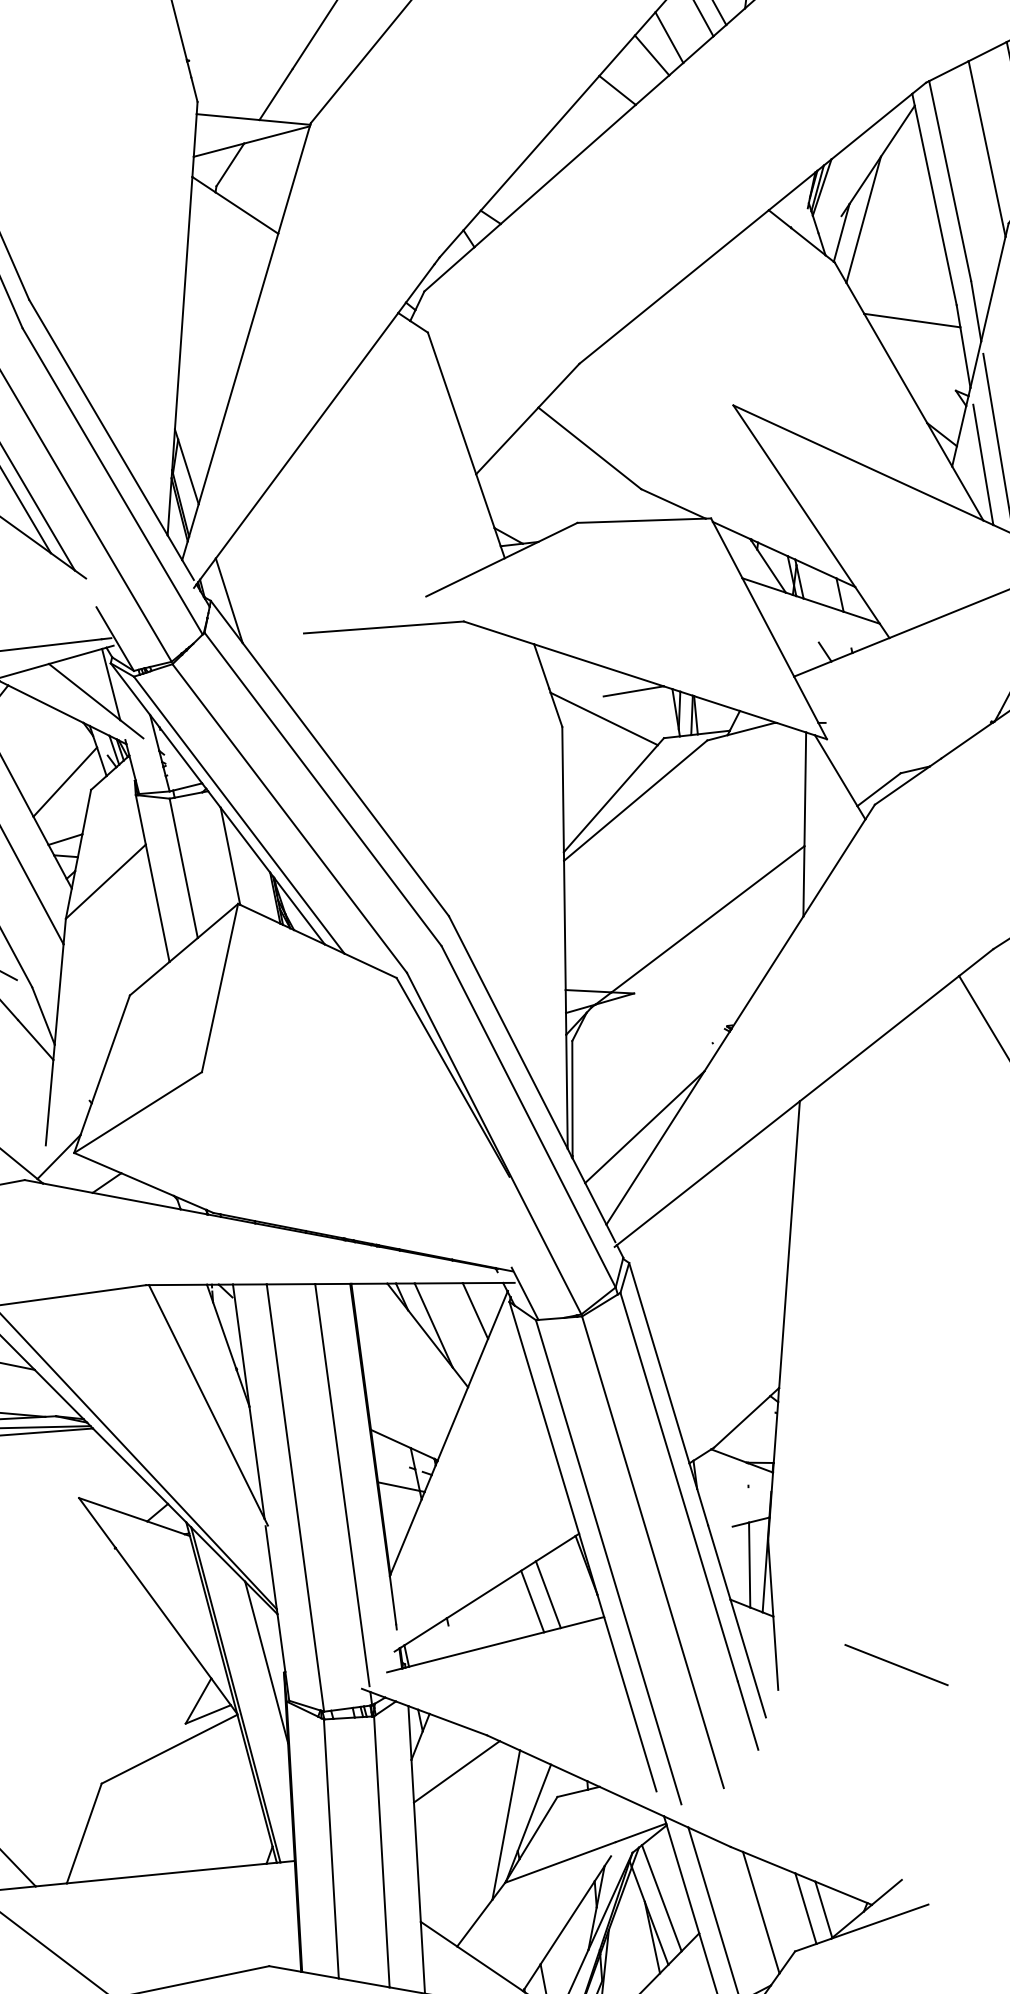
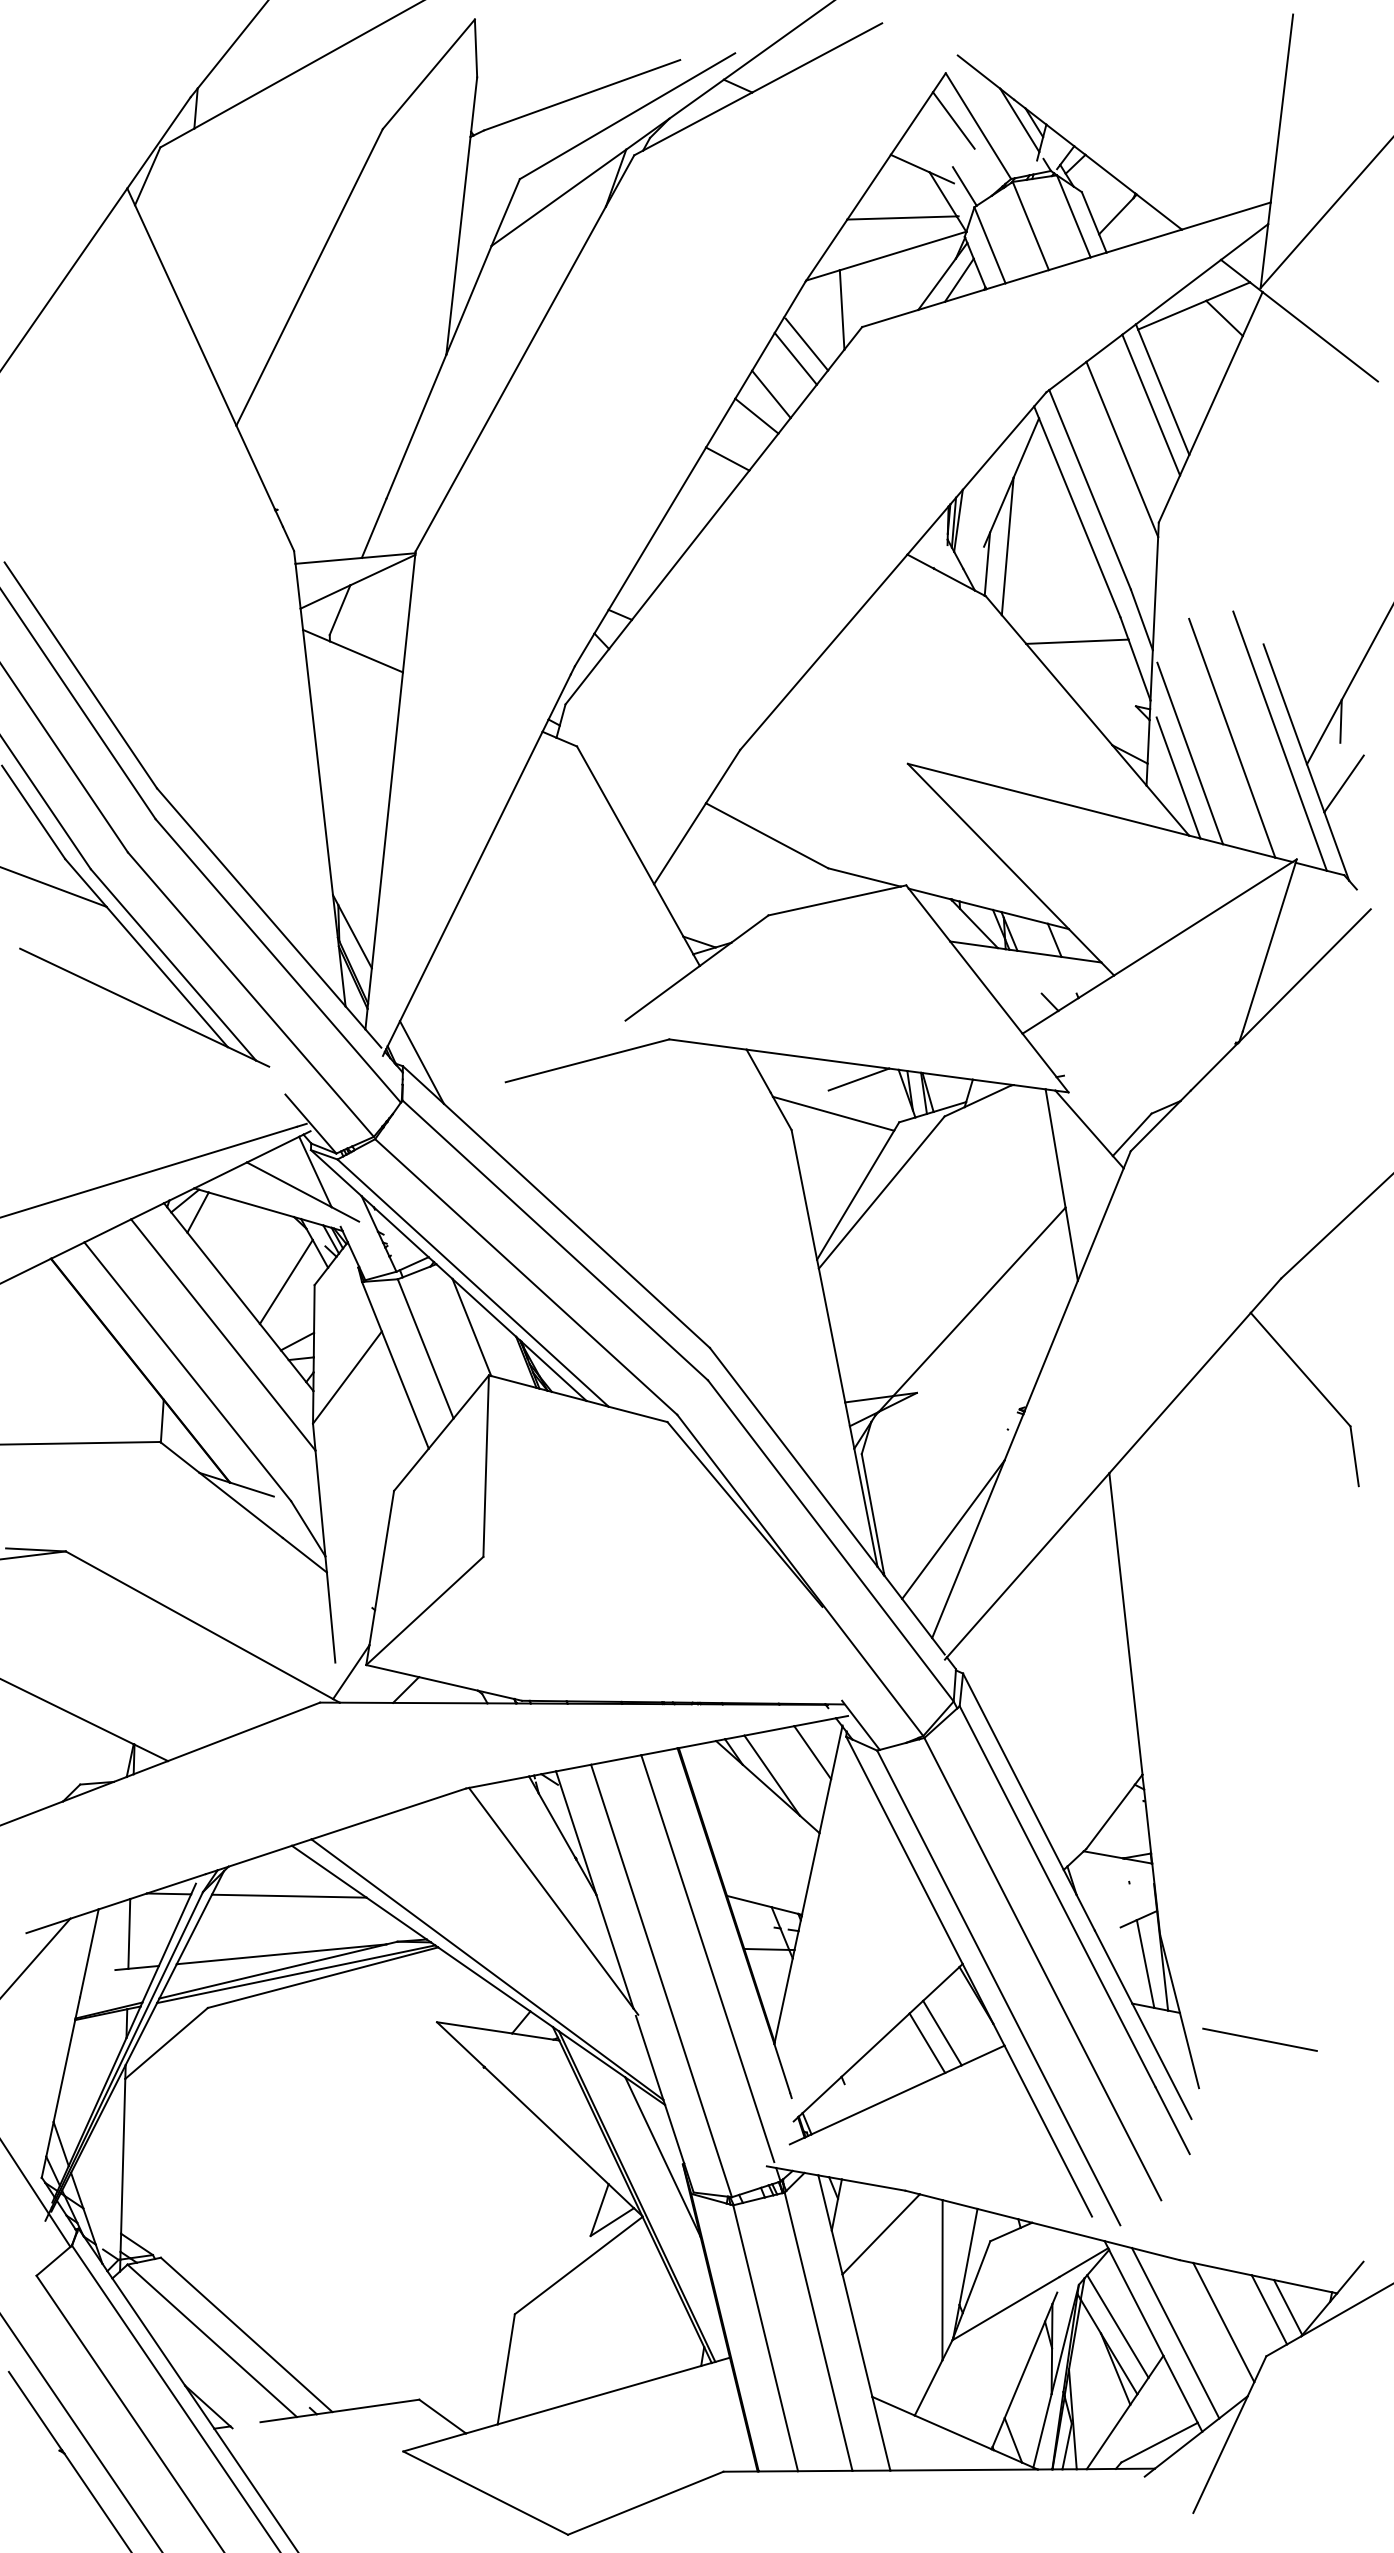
line: (896, 1664) -> (1259, 2039), moved

